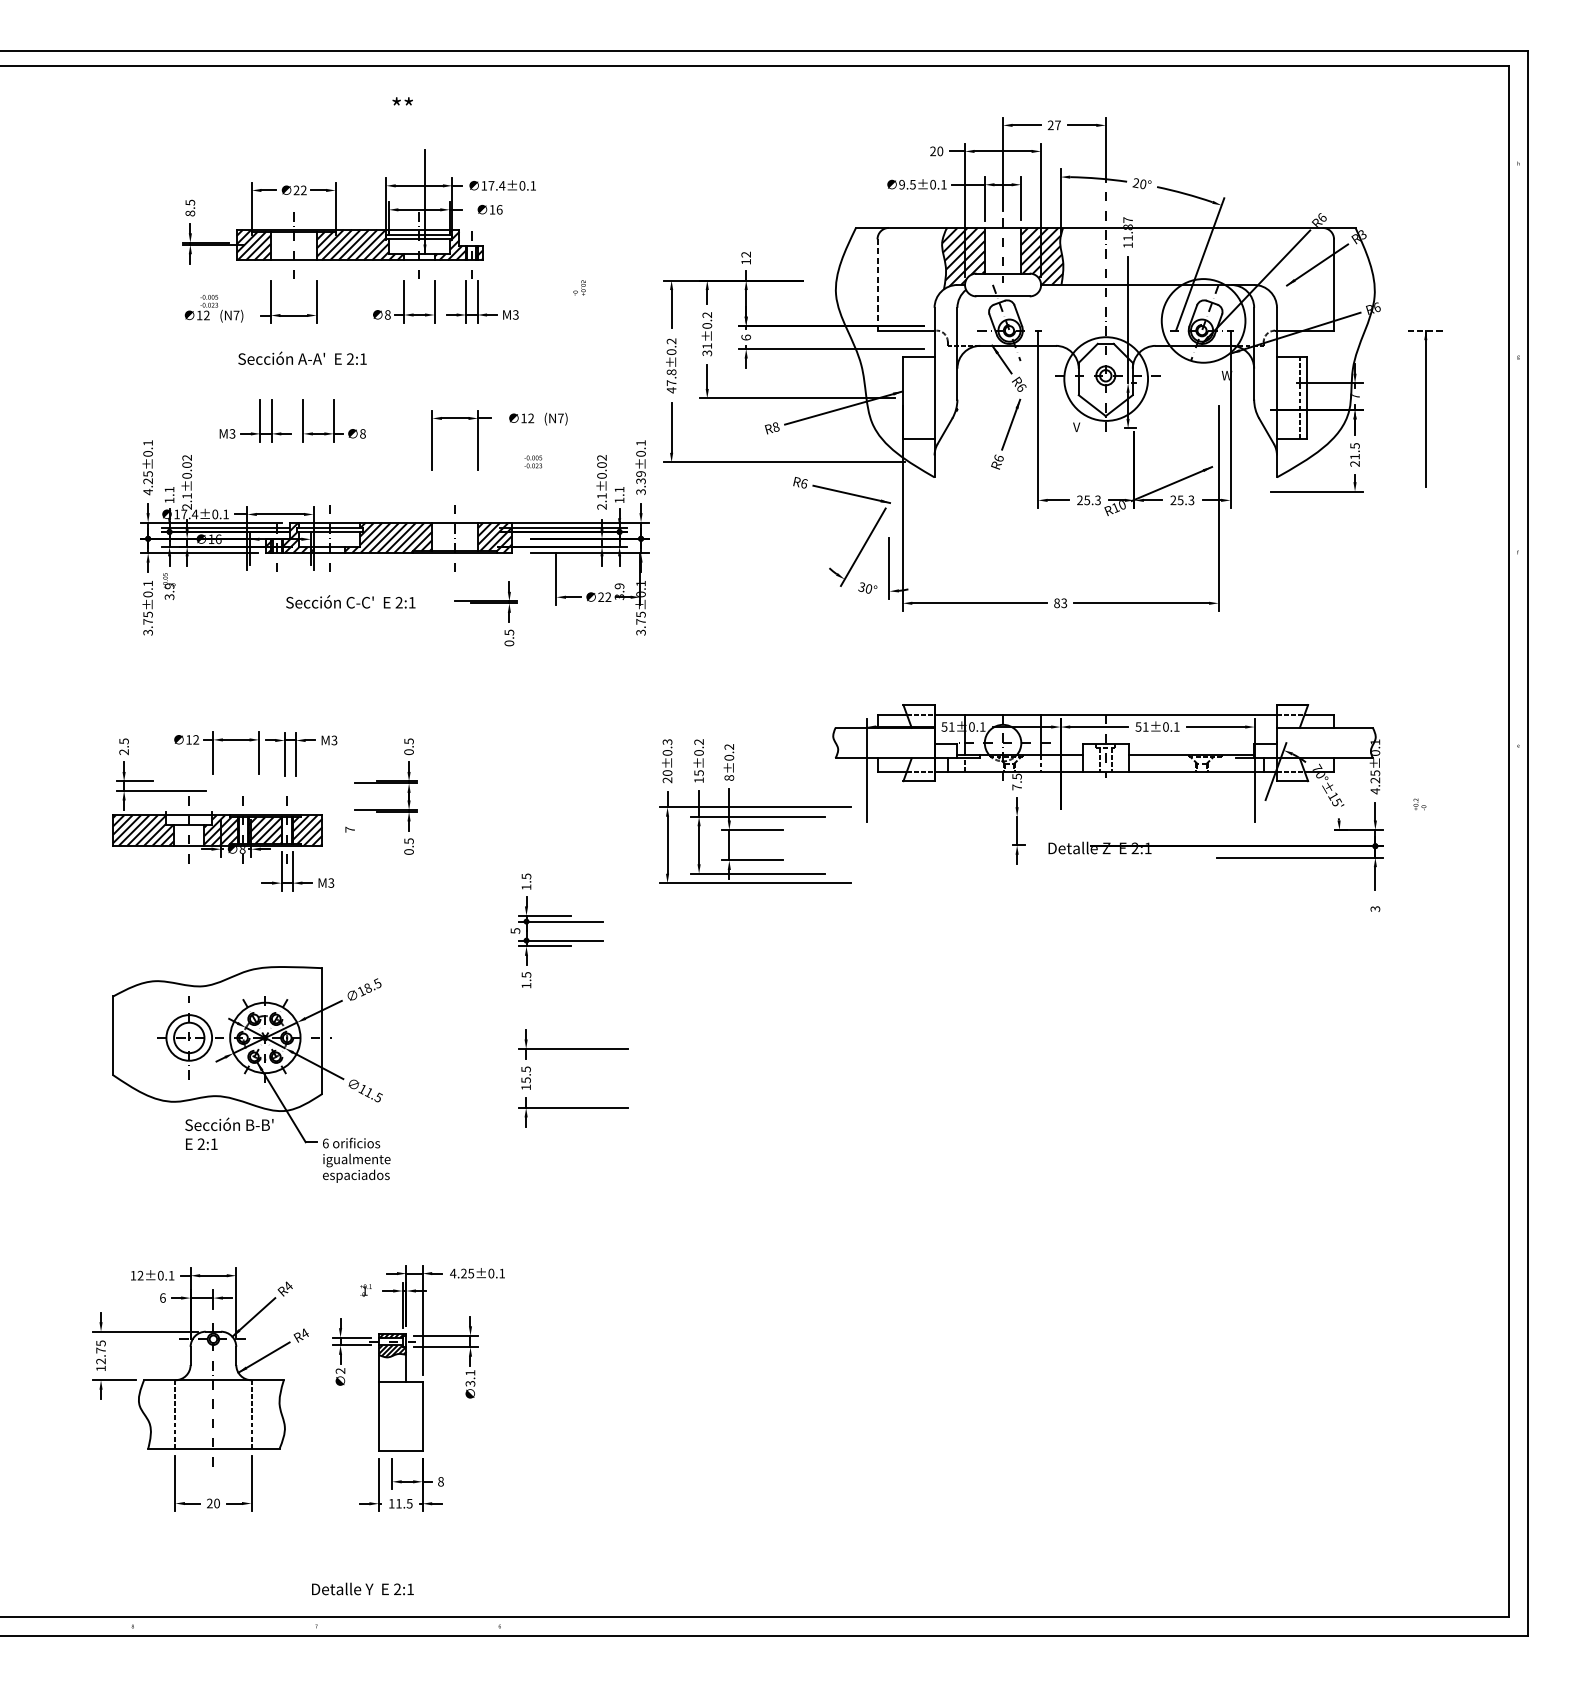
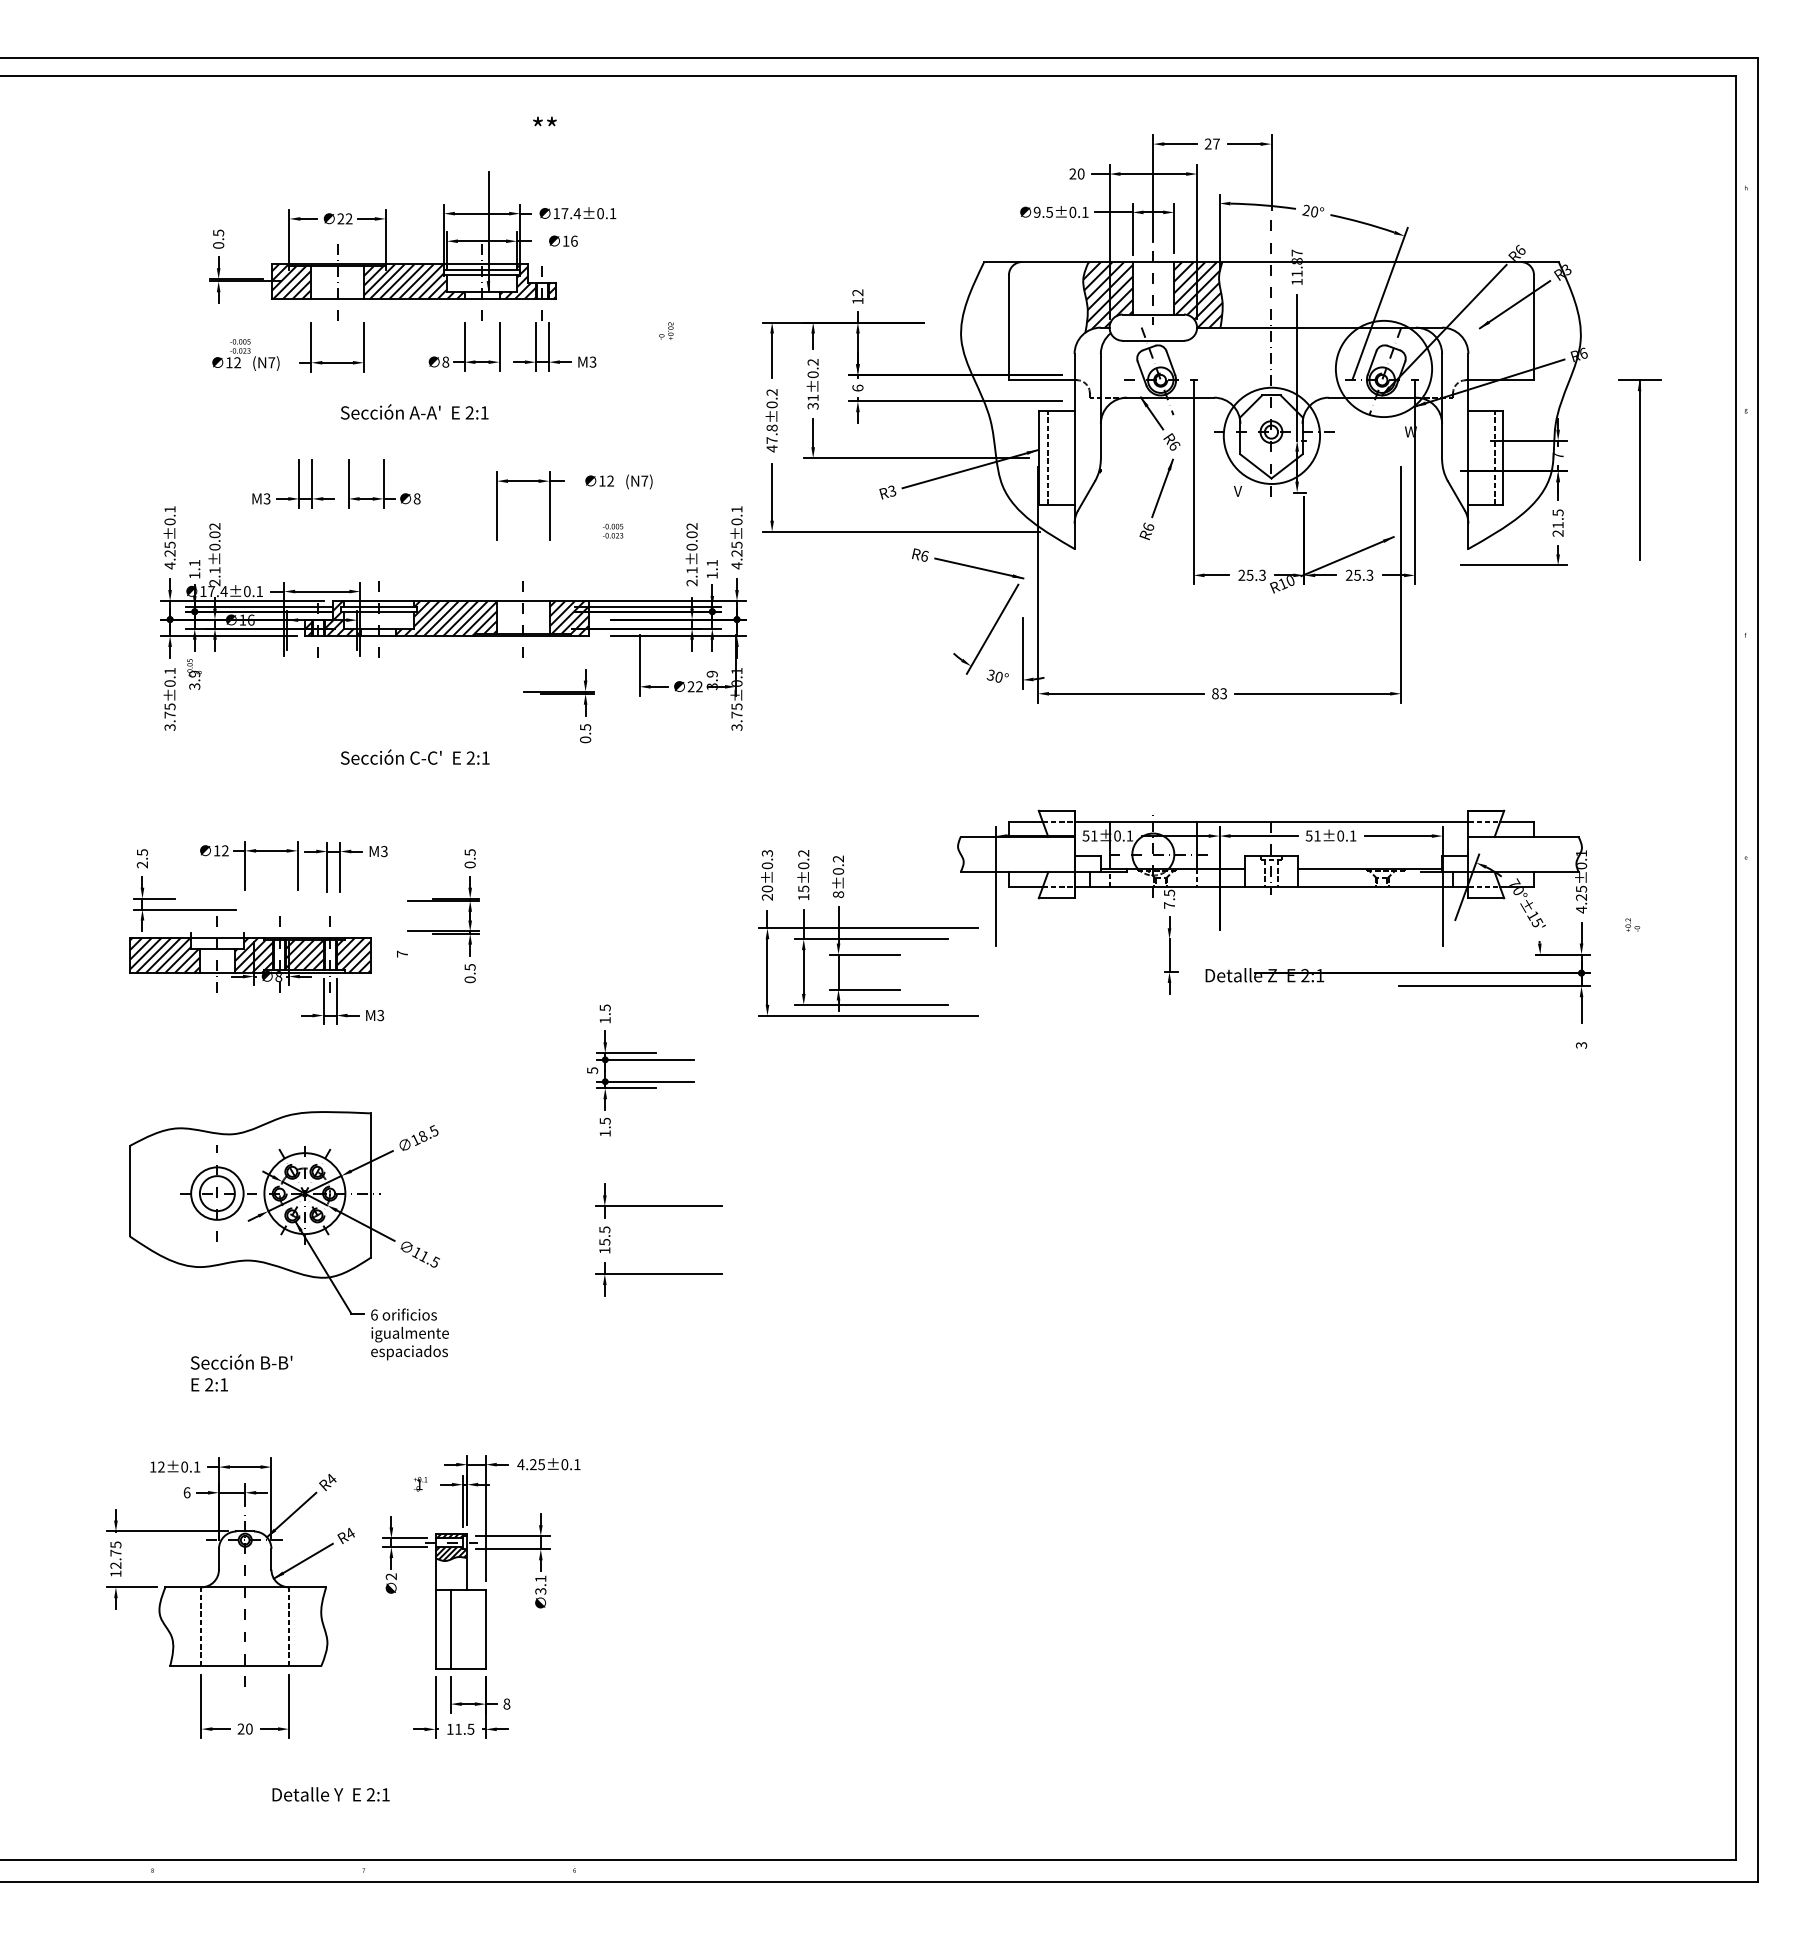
text: (402, 101) -> (544, 121), moved
text: (190, 213) -> (218, 245), 8.5 -> 0.5
line: (877, 284) -> (1008, 327), dashed -> solid
line: (1425, 330) -> (1639, 380), dashed -> solid
text: (302, 357) -> (414, 411), moved
line: (911, 397) -> (1048, 457), added
text: (776, 427) -> (892, 491), R8 -> R3
text: (640, 483) -> (736, 555), 3.39±0.1 -> 4.25±0.1
text: (351, 601) -> (415, 756), moved
text: (229, 1133) -> (241, 1372), moved
line: (391, 1416) -> (450, 1628), added
text: (362, 1589) -> (330, 1794), moved

